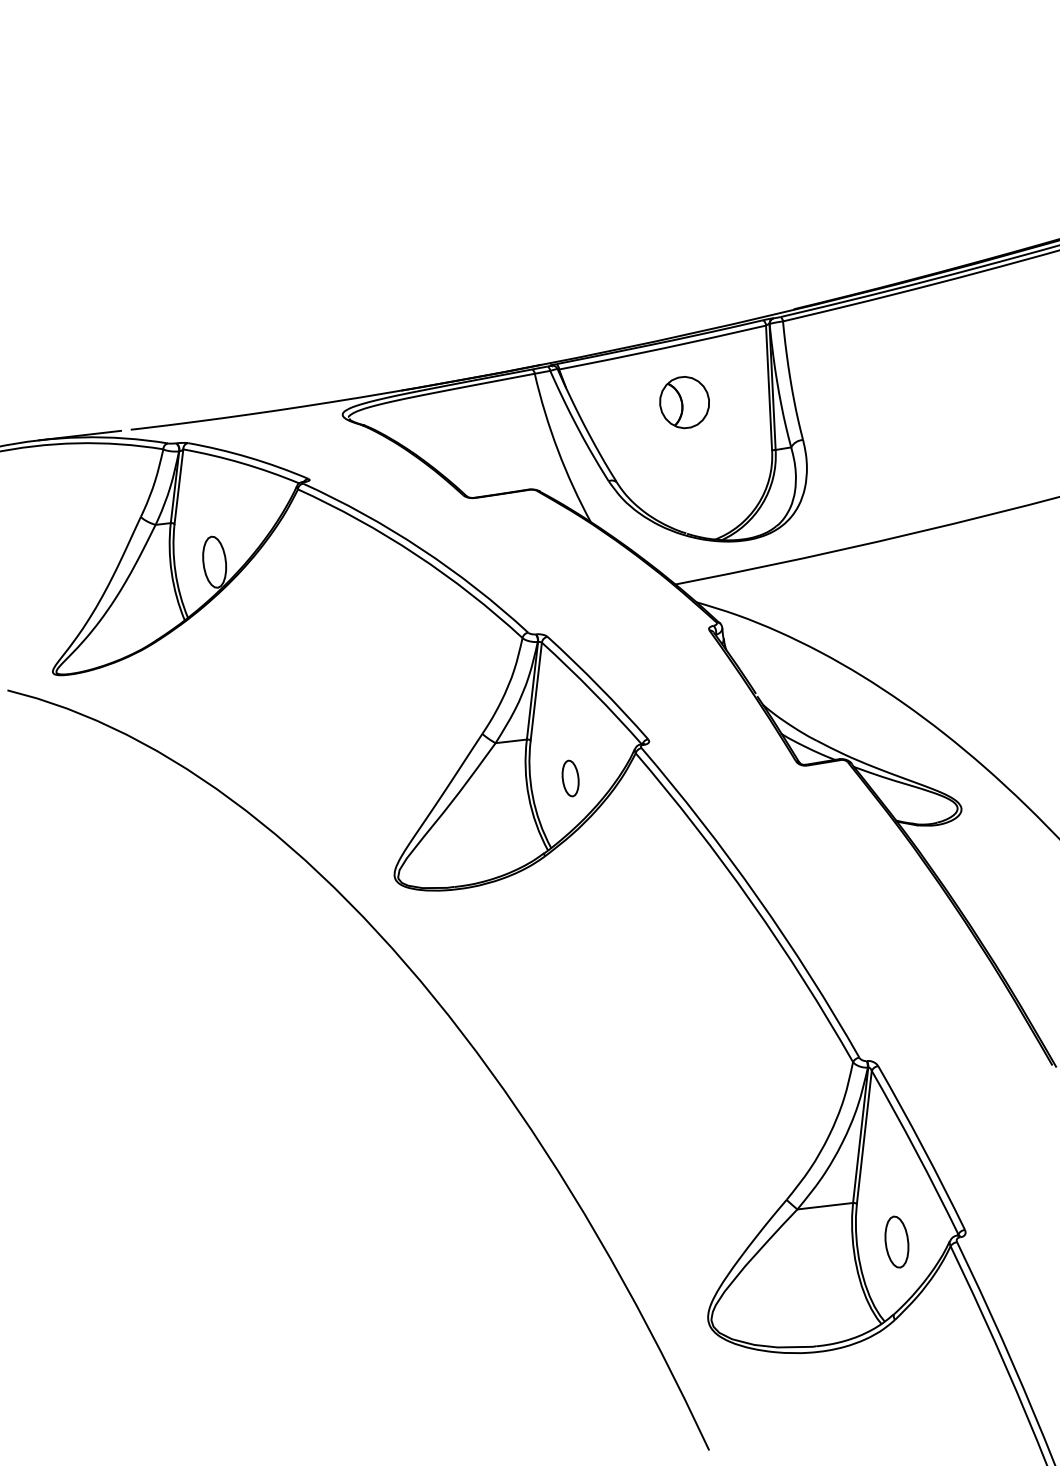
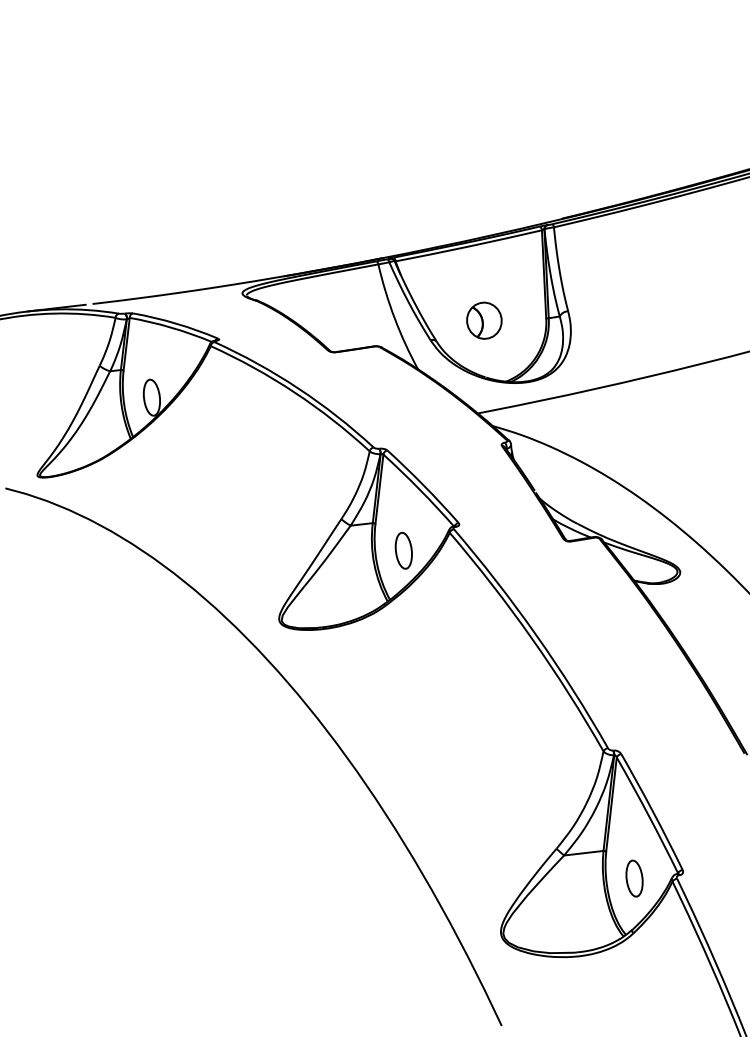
part: (684, 402) -> (484, 320), moved
part: (570, 778) -> (403, 550), size x1.43

